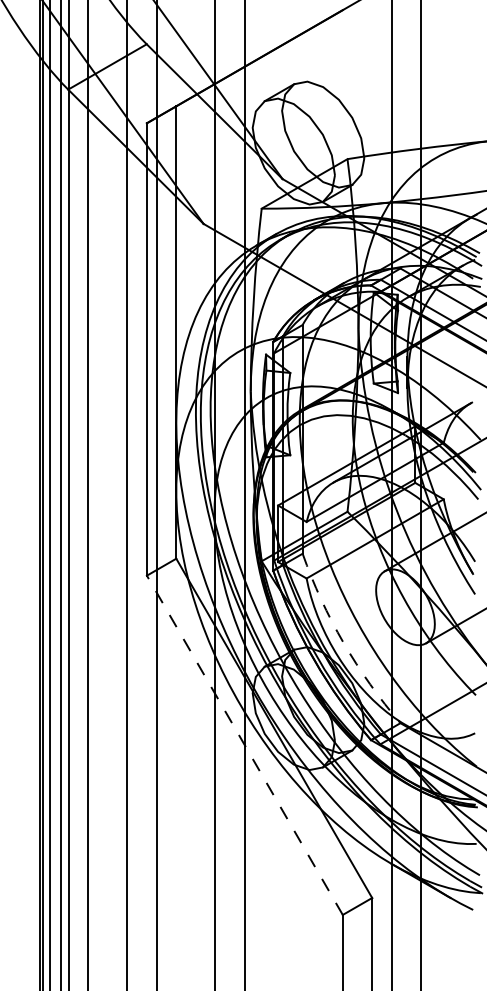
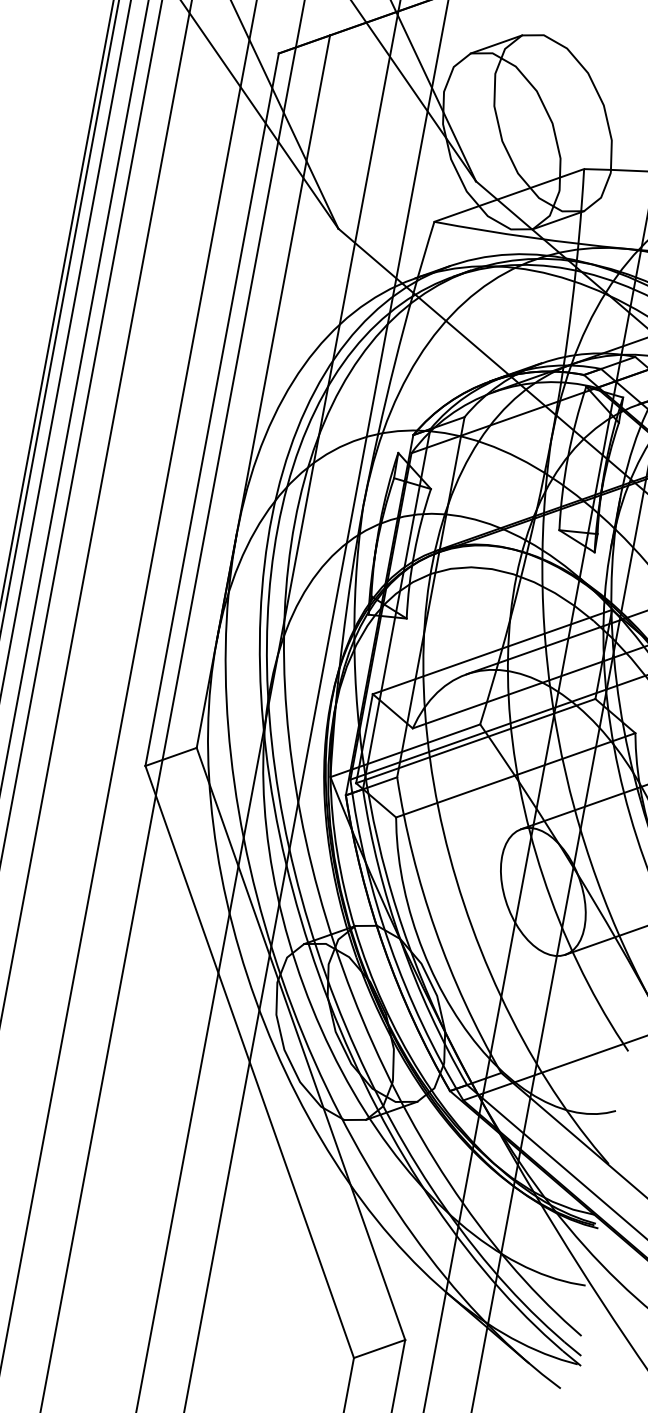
arc: (343, 643) -> (435, 930), dashed -> solid
line: (244, 745) -> (249, 1062), dashed -> solid

